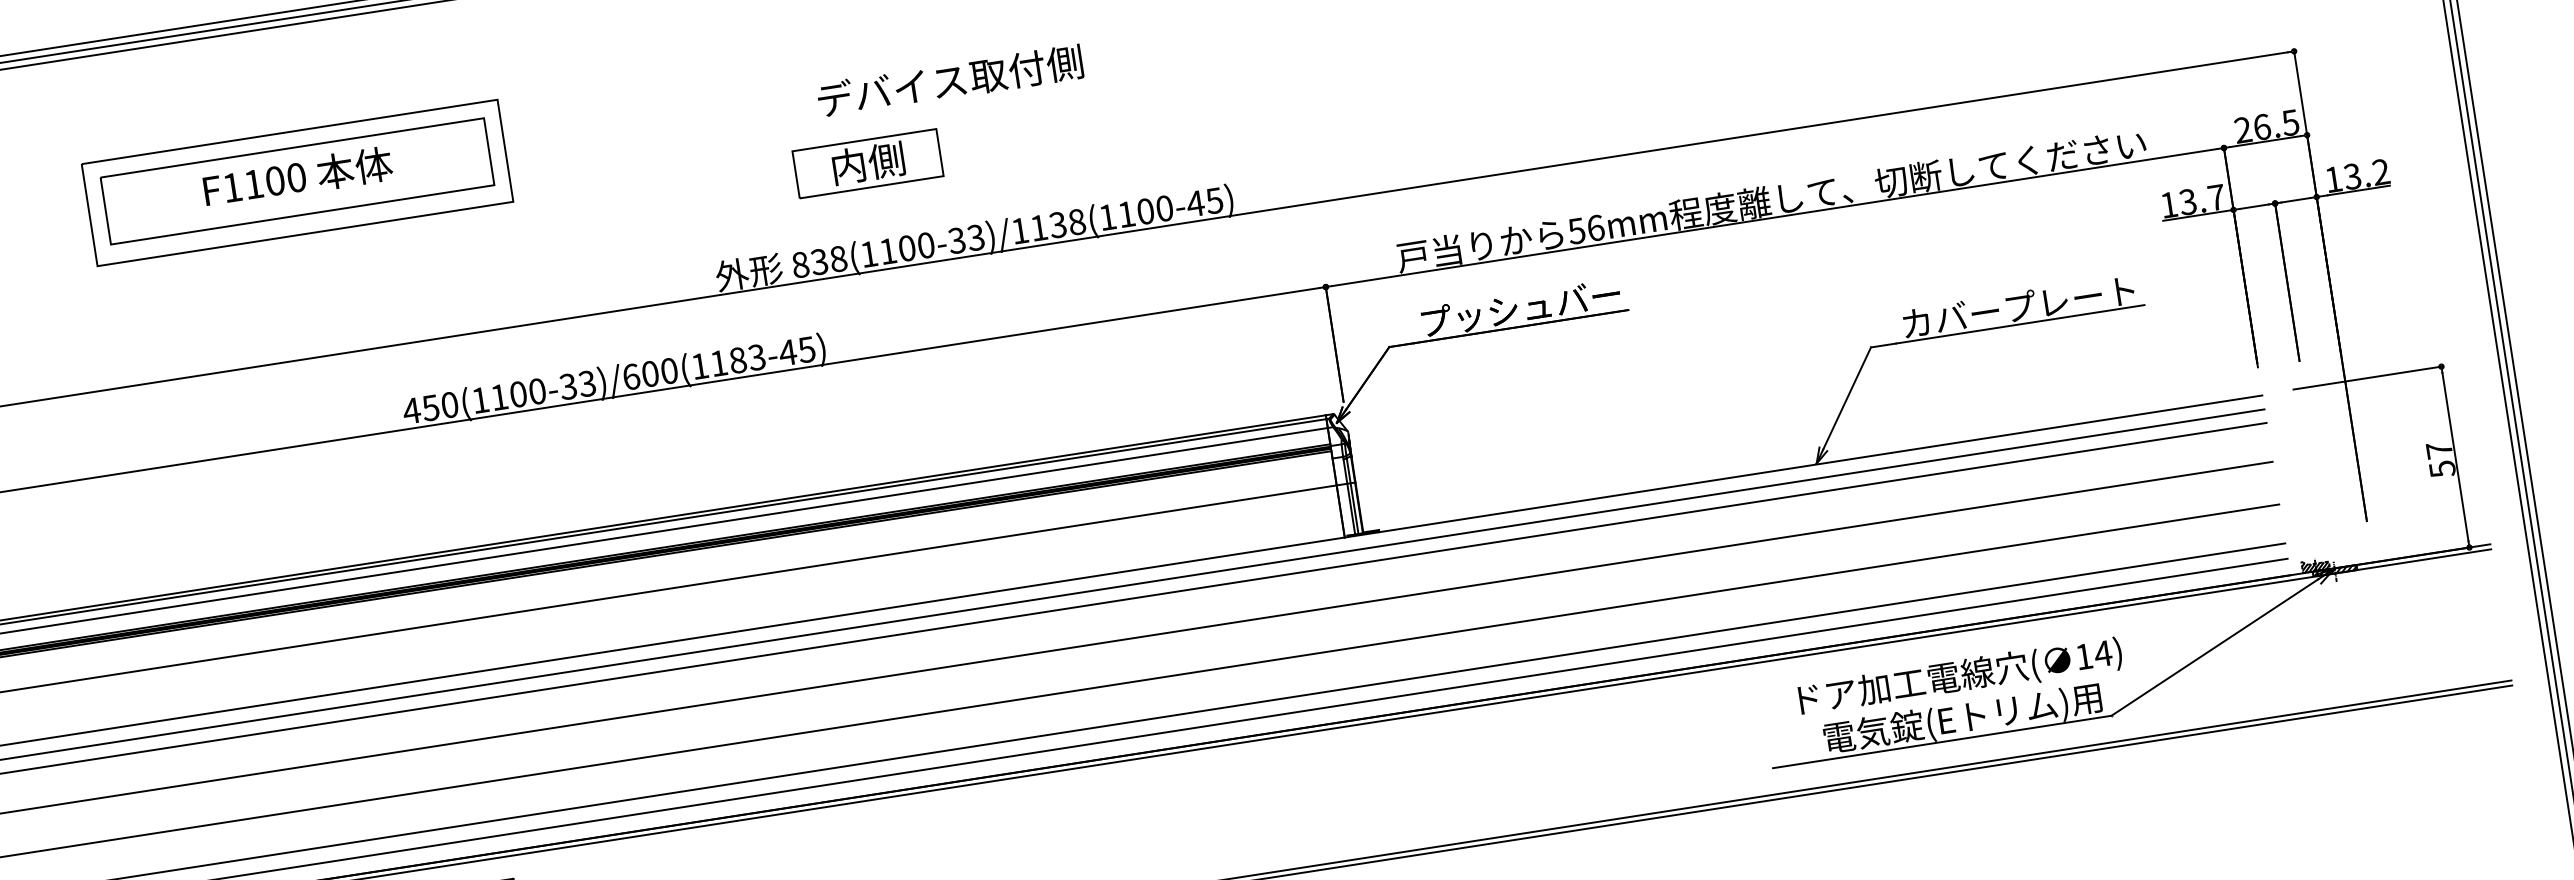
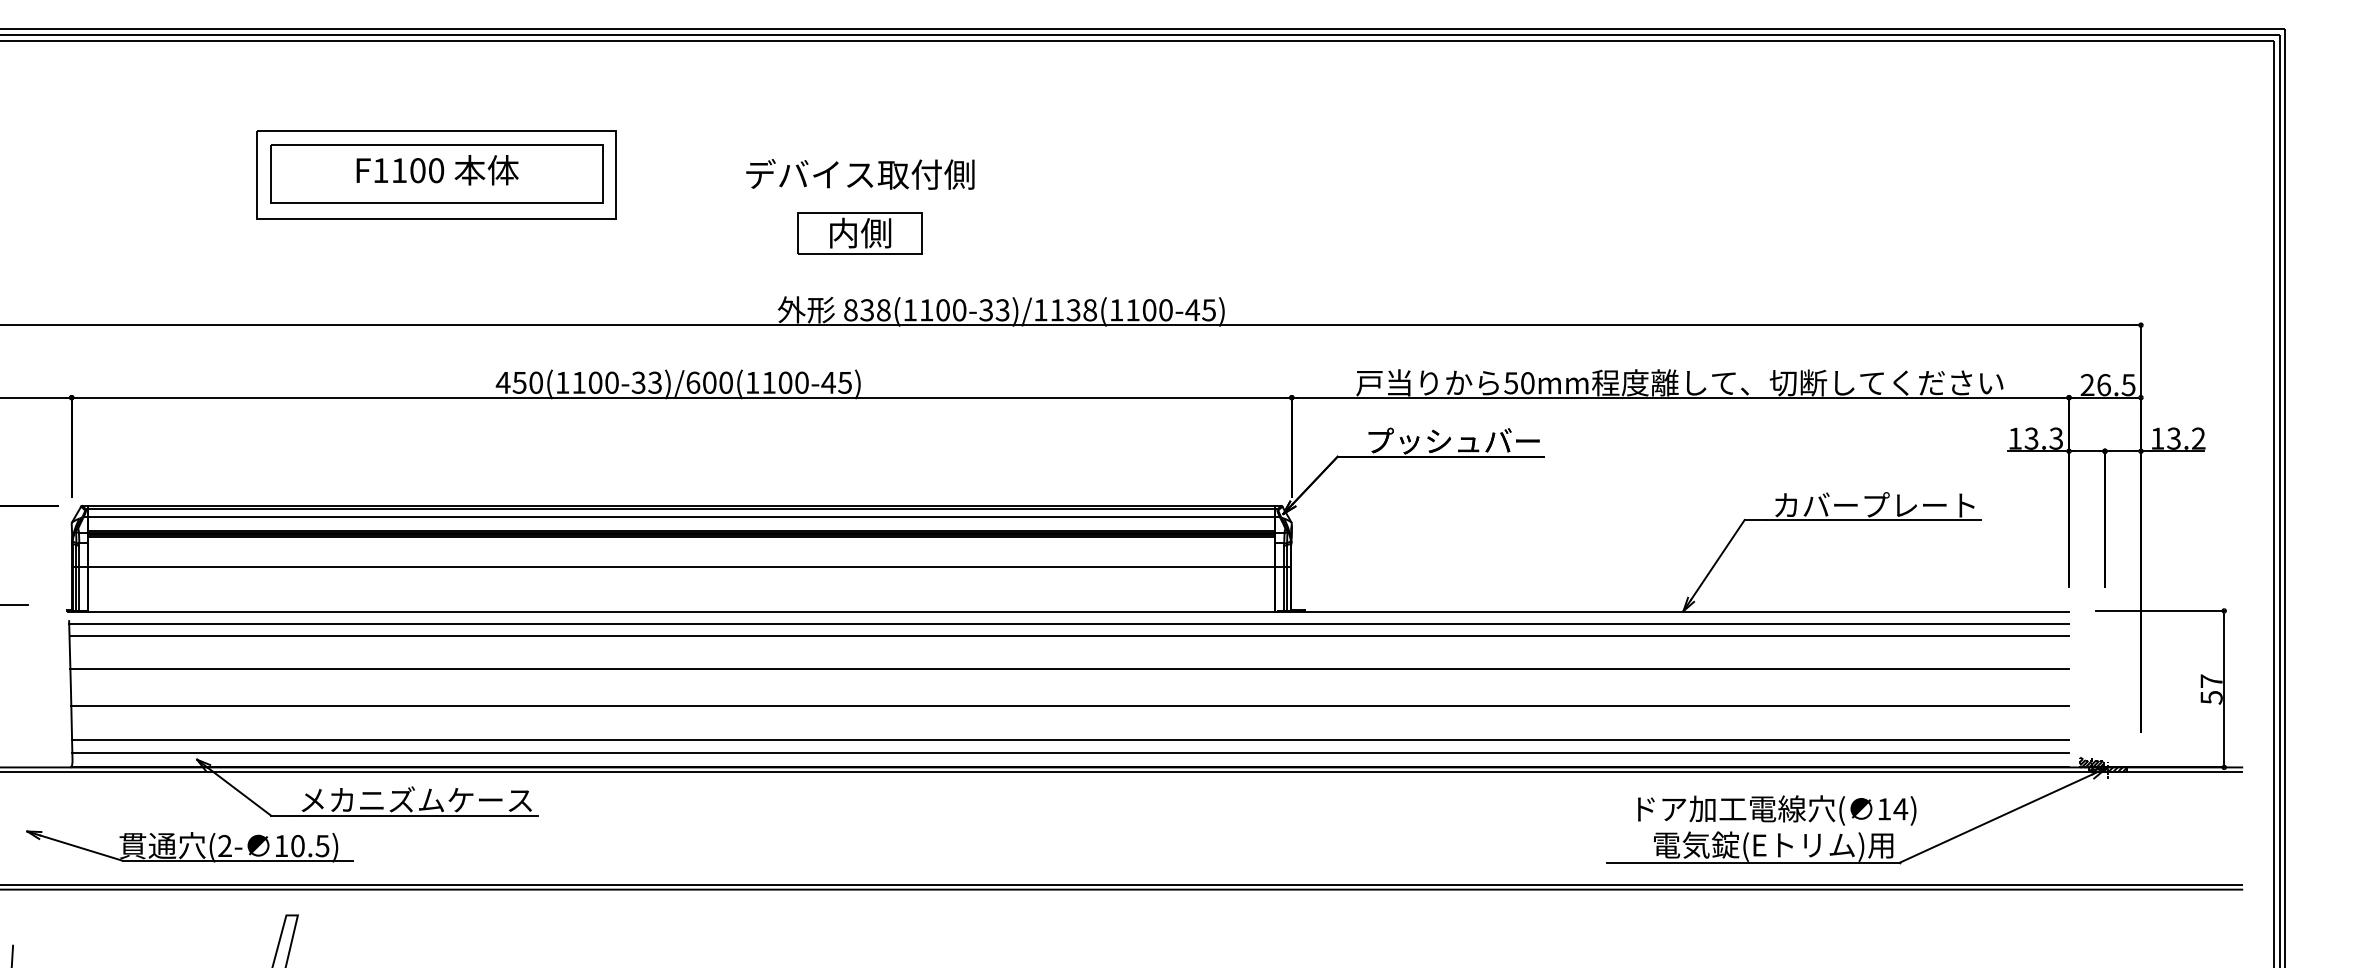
text: (950, 81) -> (860, 174), moved
part: (867, 163) -> (859, 233), moved
text: (2216, 197) -> (2056, 438), 13.7 -> 13.3
text: (1595, 228) -> (1527, 383), 56mm -> 50mm
text: (747, 358) -> (793, 382), 450(1100-33)/600(1183-45) -> 450(1100-33)/600(1100-45)

